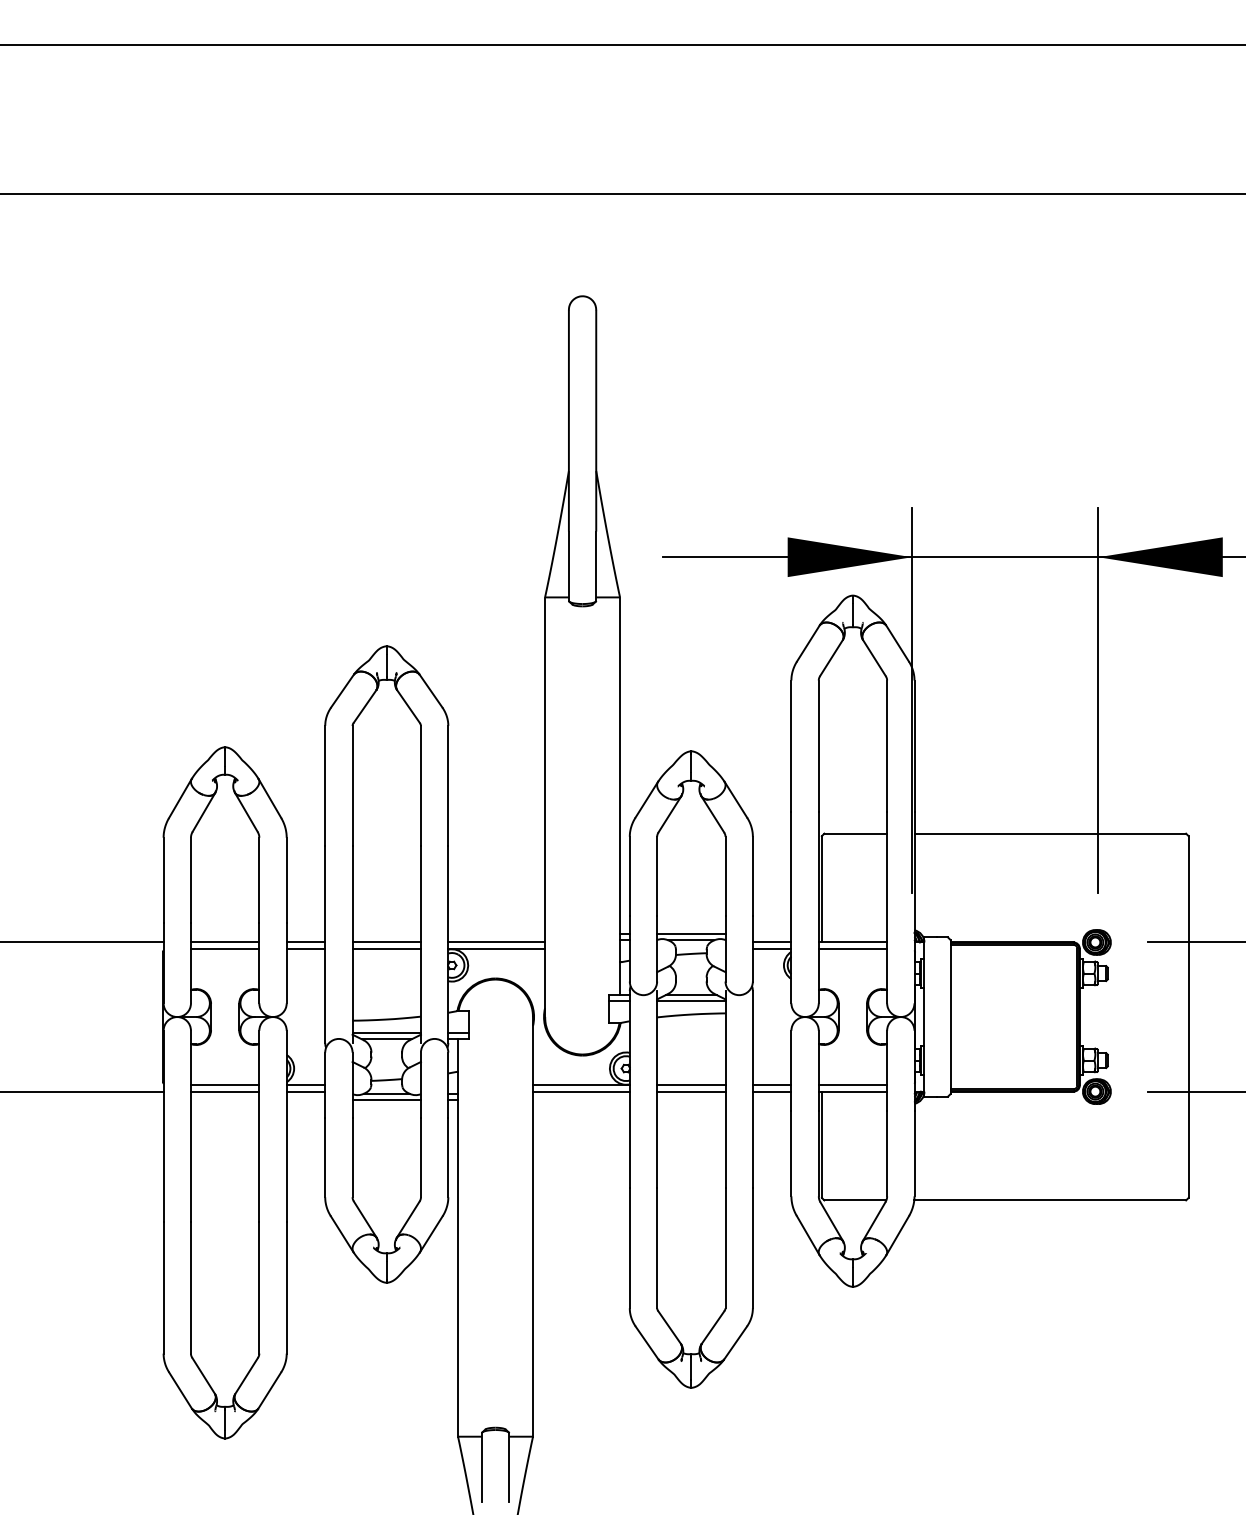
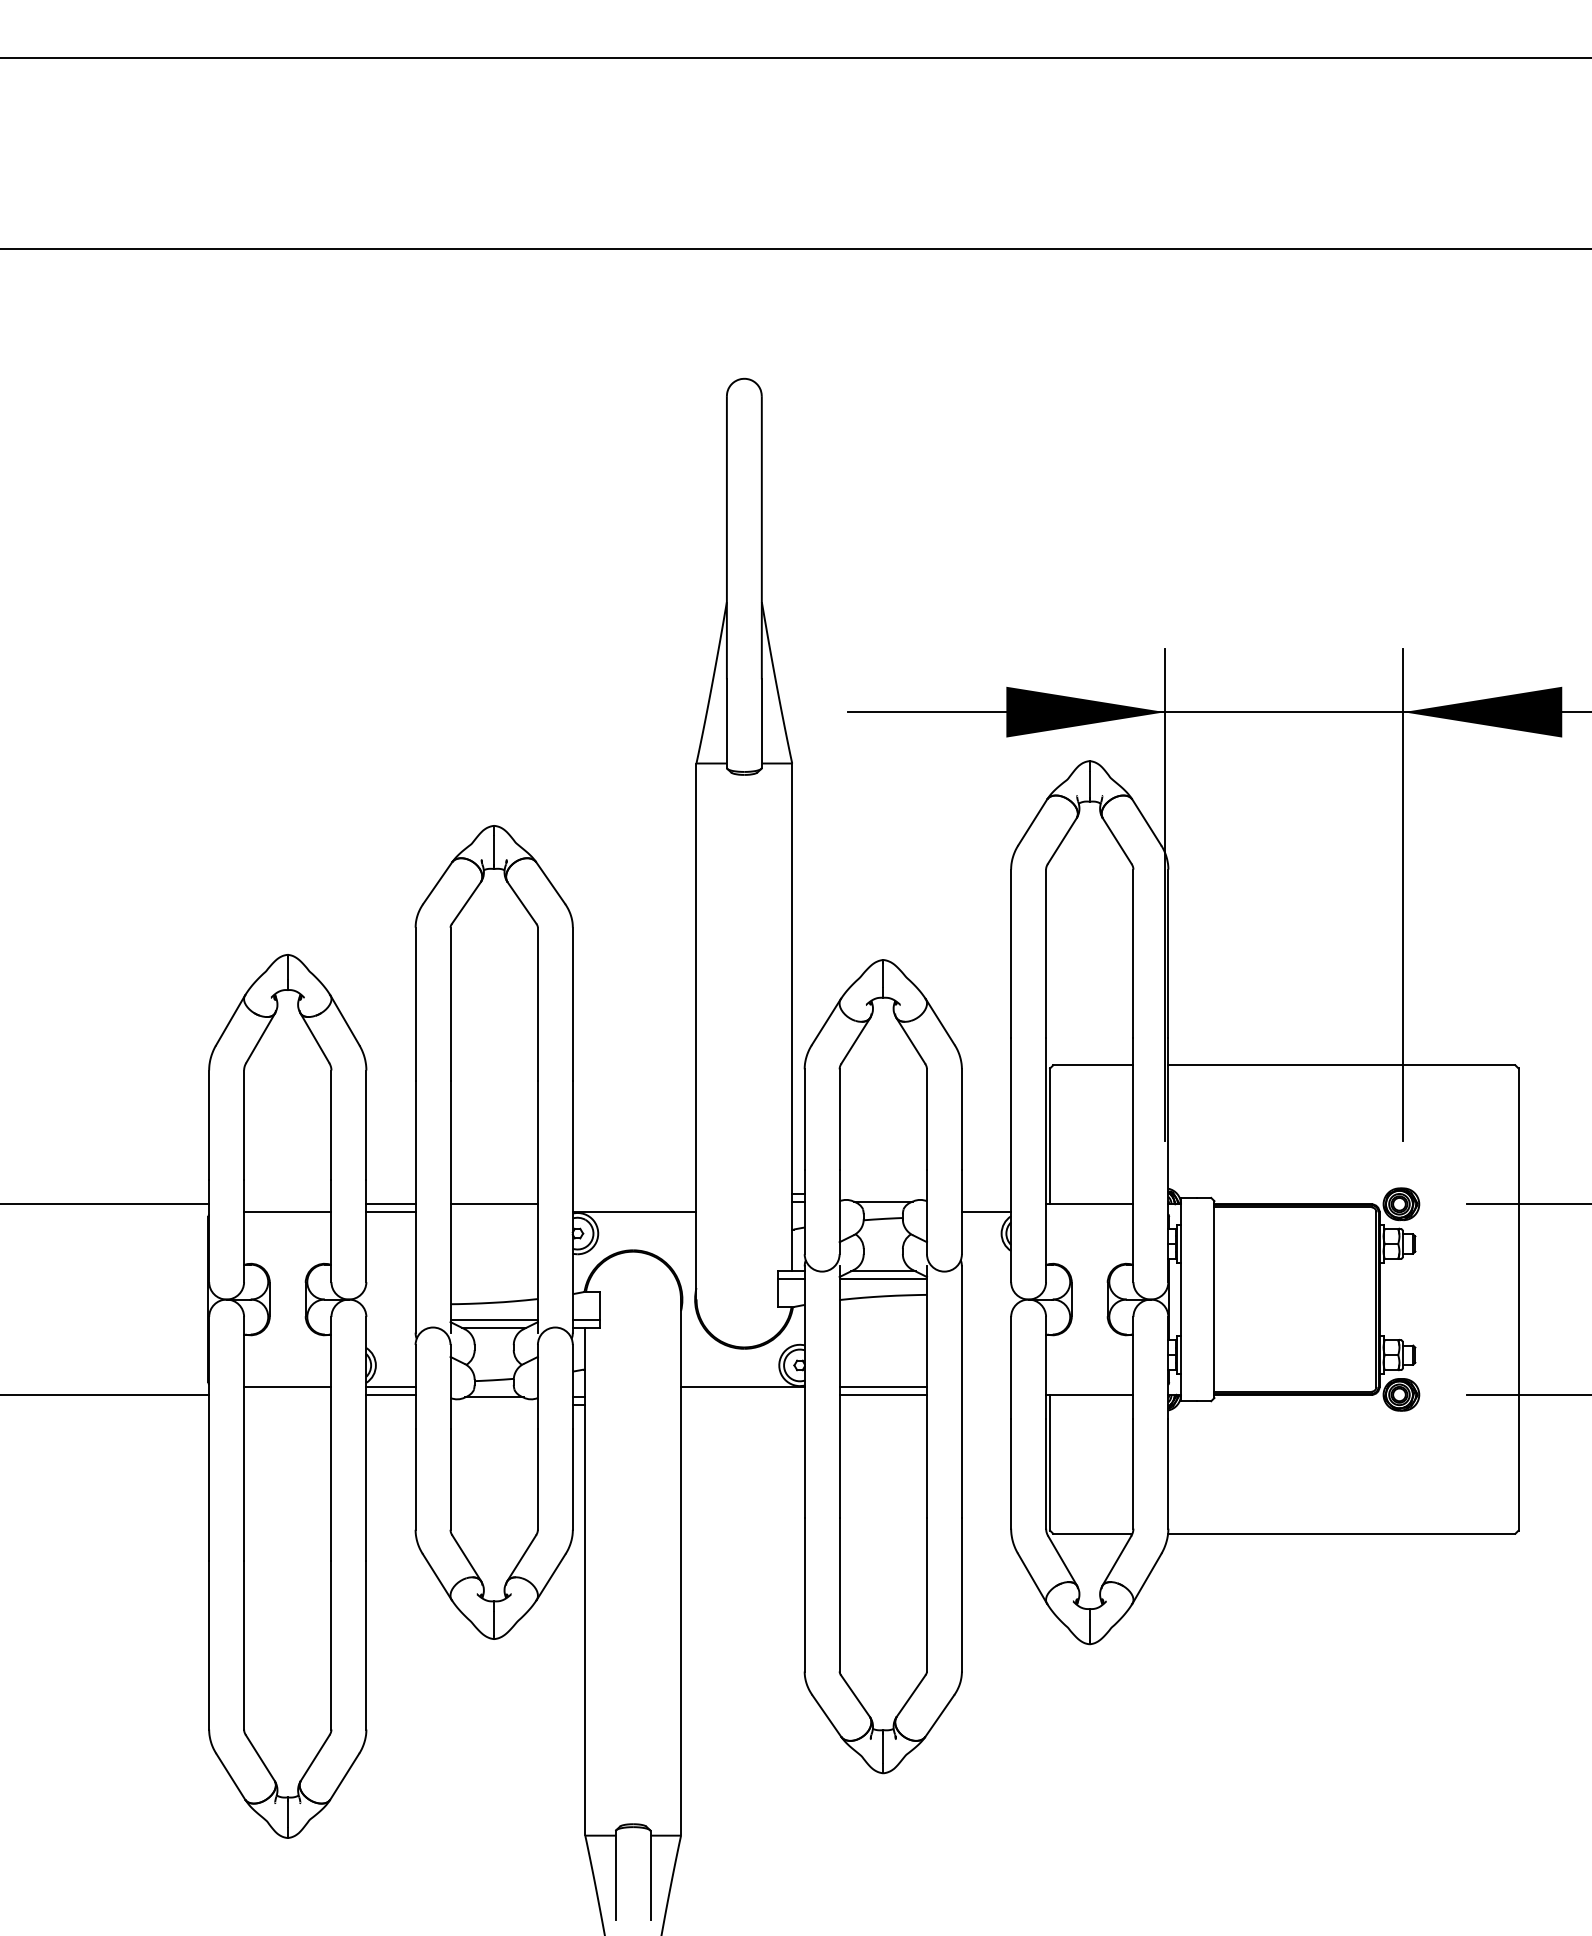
line: (690, 934) -> (882, 1193), removed
line: (224, 942) -> (287, 1204), removed
line: (496, 942) -> (634, 1204), removed
line: (772, 942) -> (986, 1204), removed
line: (386, 948) -> (493, 1212), removed
line: (852, 948) -> (1089, 1212), removed
line: (772, 1085) -> (986, 1386), removed
line: (852, 1085) -> (1089, 1386), removed
line: (224, 1091) -> (287, 1394), removed
line: (581, 1091) -> (742, 1394), removed
line: (772, 1091) -> (986, 1394), removed
line: (386, 1099) -> (493, 1405), removed

